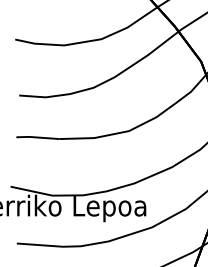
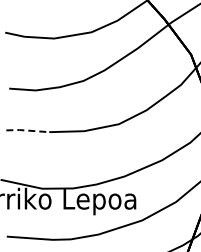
line: (37, 137) -> (27, 130), solid -> dashed

